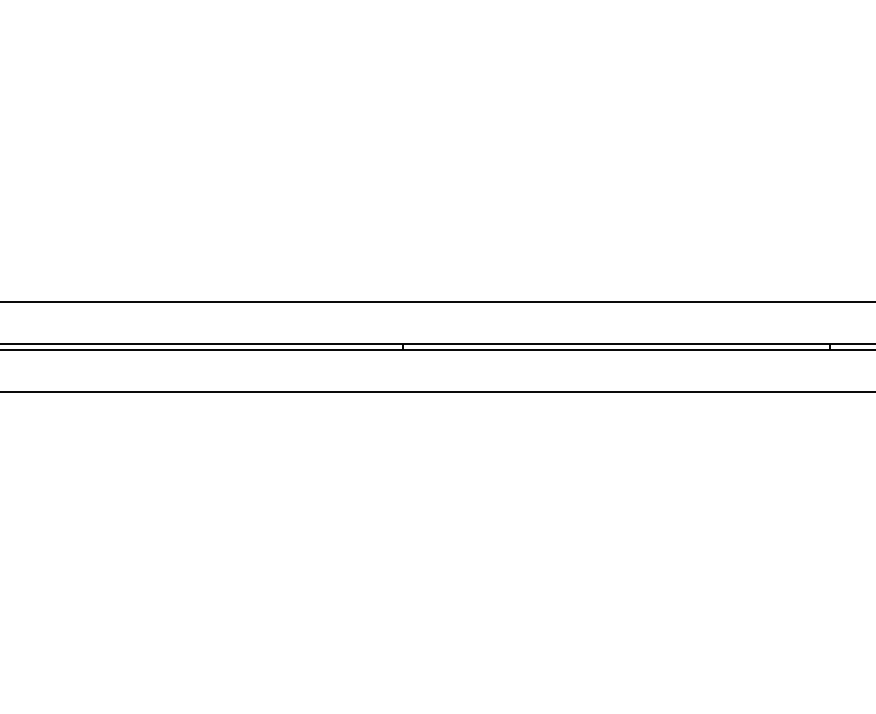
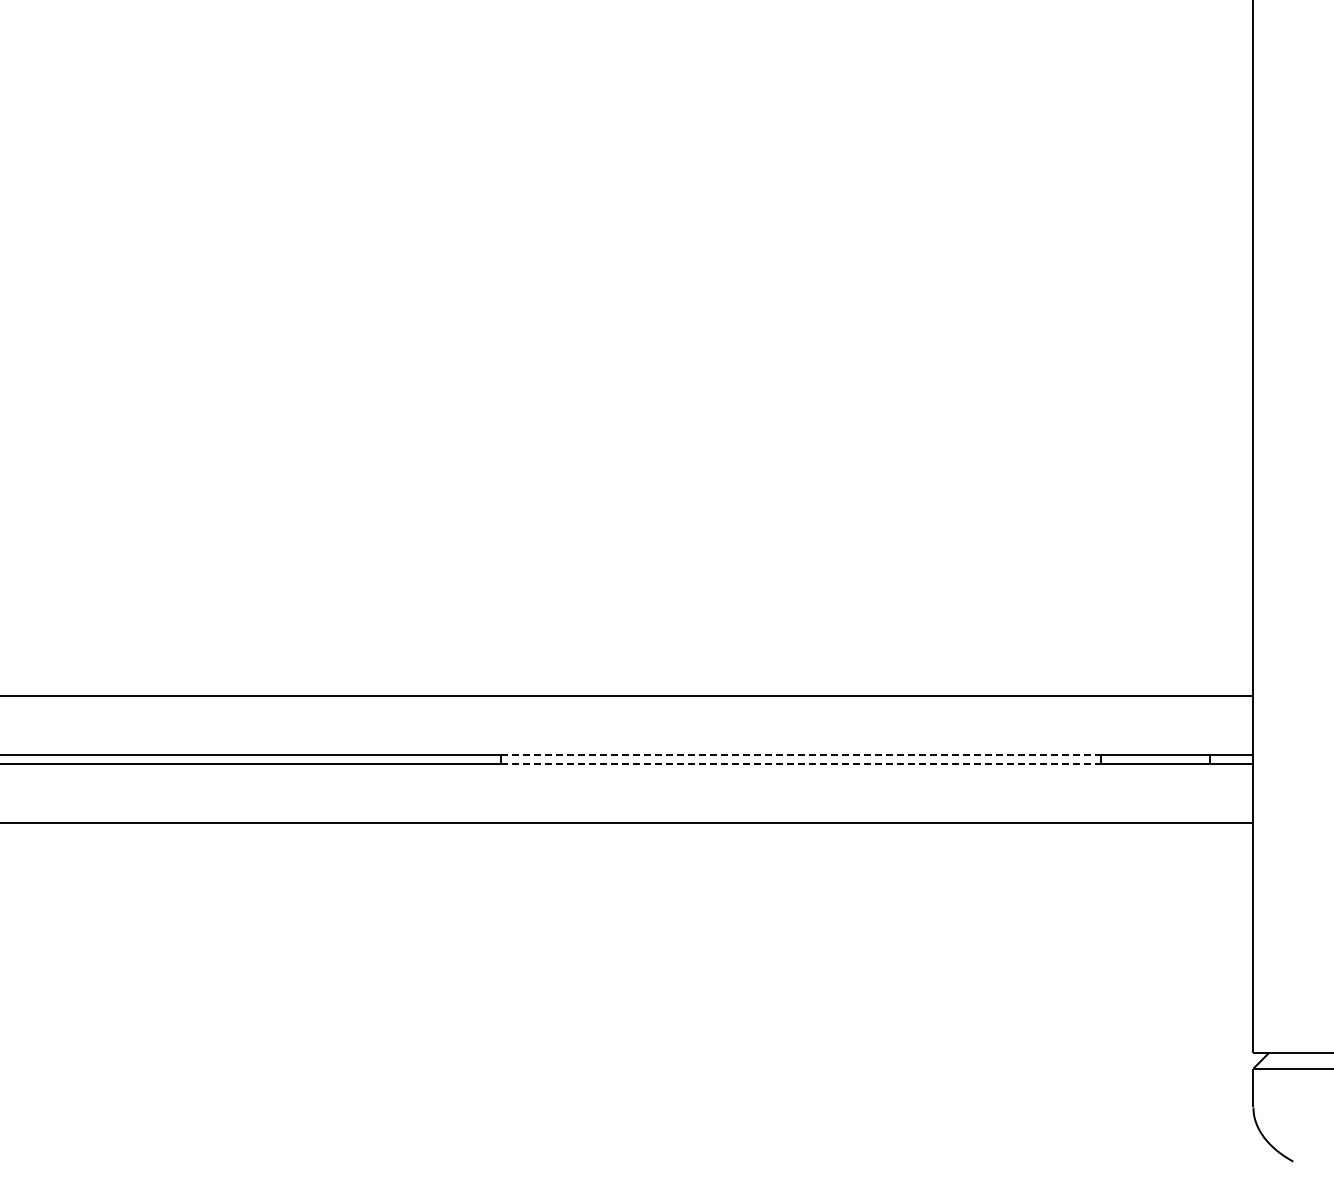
line: (616, 343) -> (801, 755), solid -> dashed
line: (616, 350) -> (801, 764), solid -> dashed

